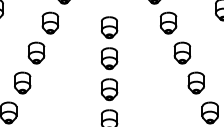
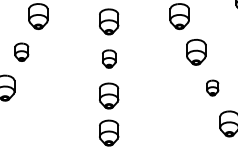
part: (36, 52) -> (21, 51), size x0.7
part: (109, 58) -> (109, 58), size x0.7
part: (195, 82) -> (211, 87), size x0.6

